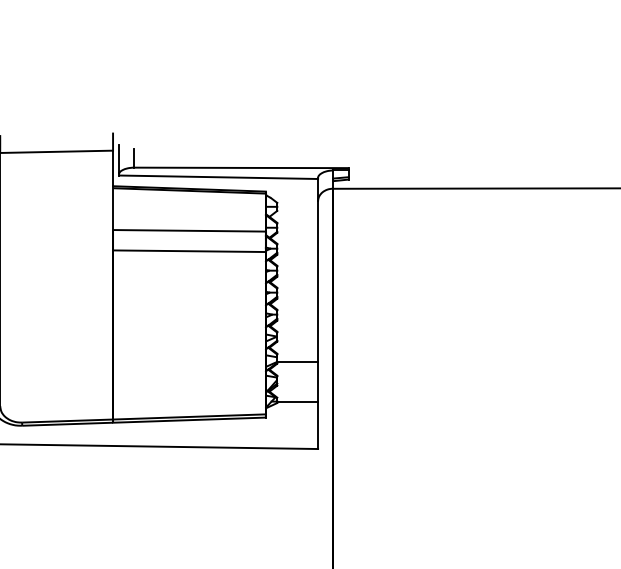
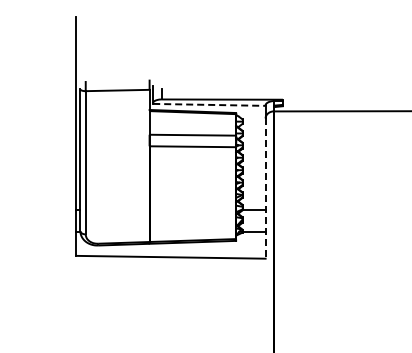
line: (218, 176) -> (209, 104), solid -> dashed
line: (317, 326) -> (265, 189), solid -> dashed

